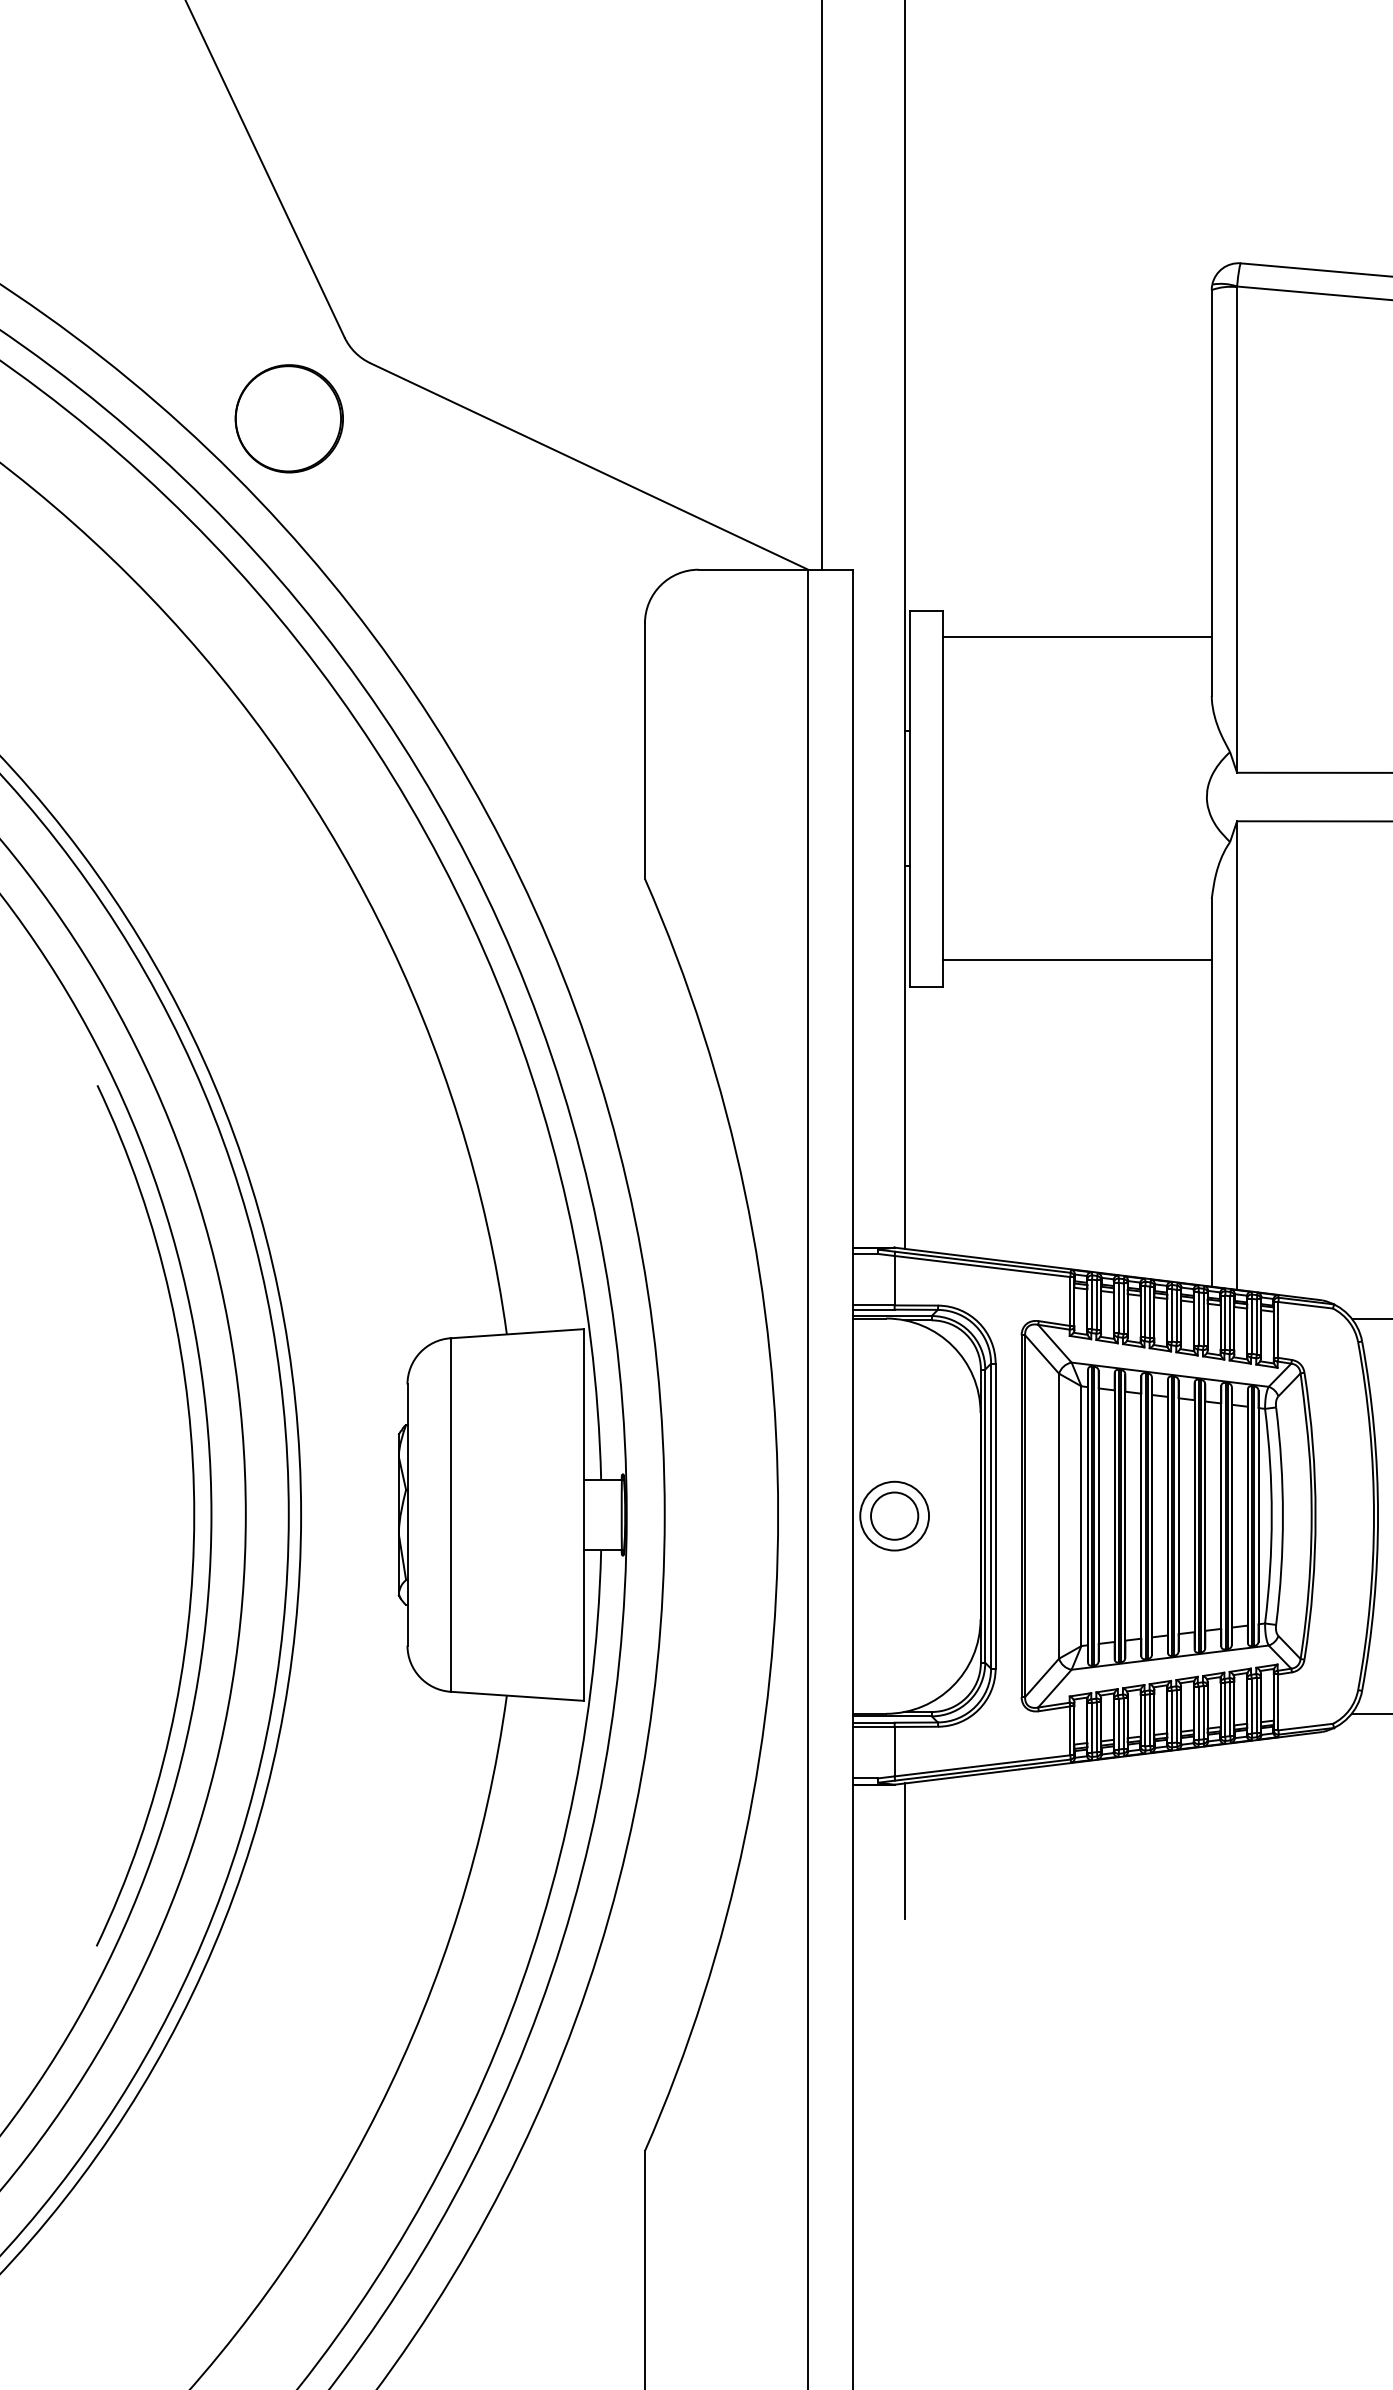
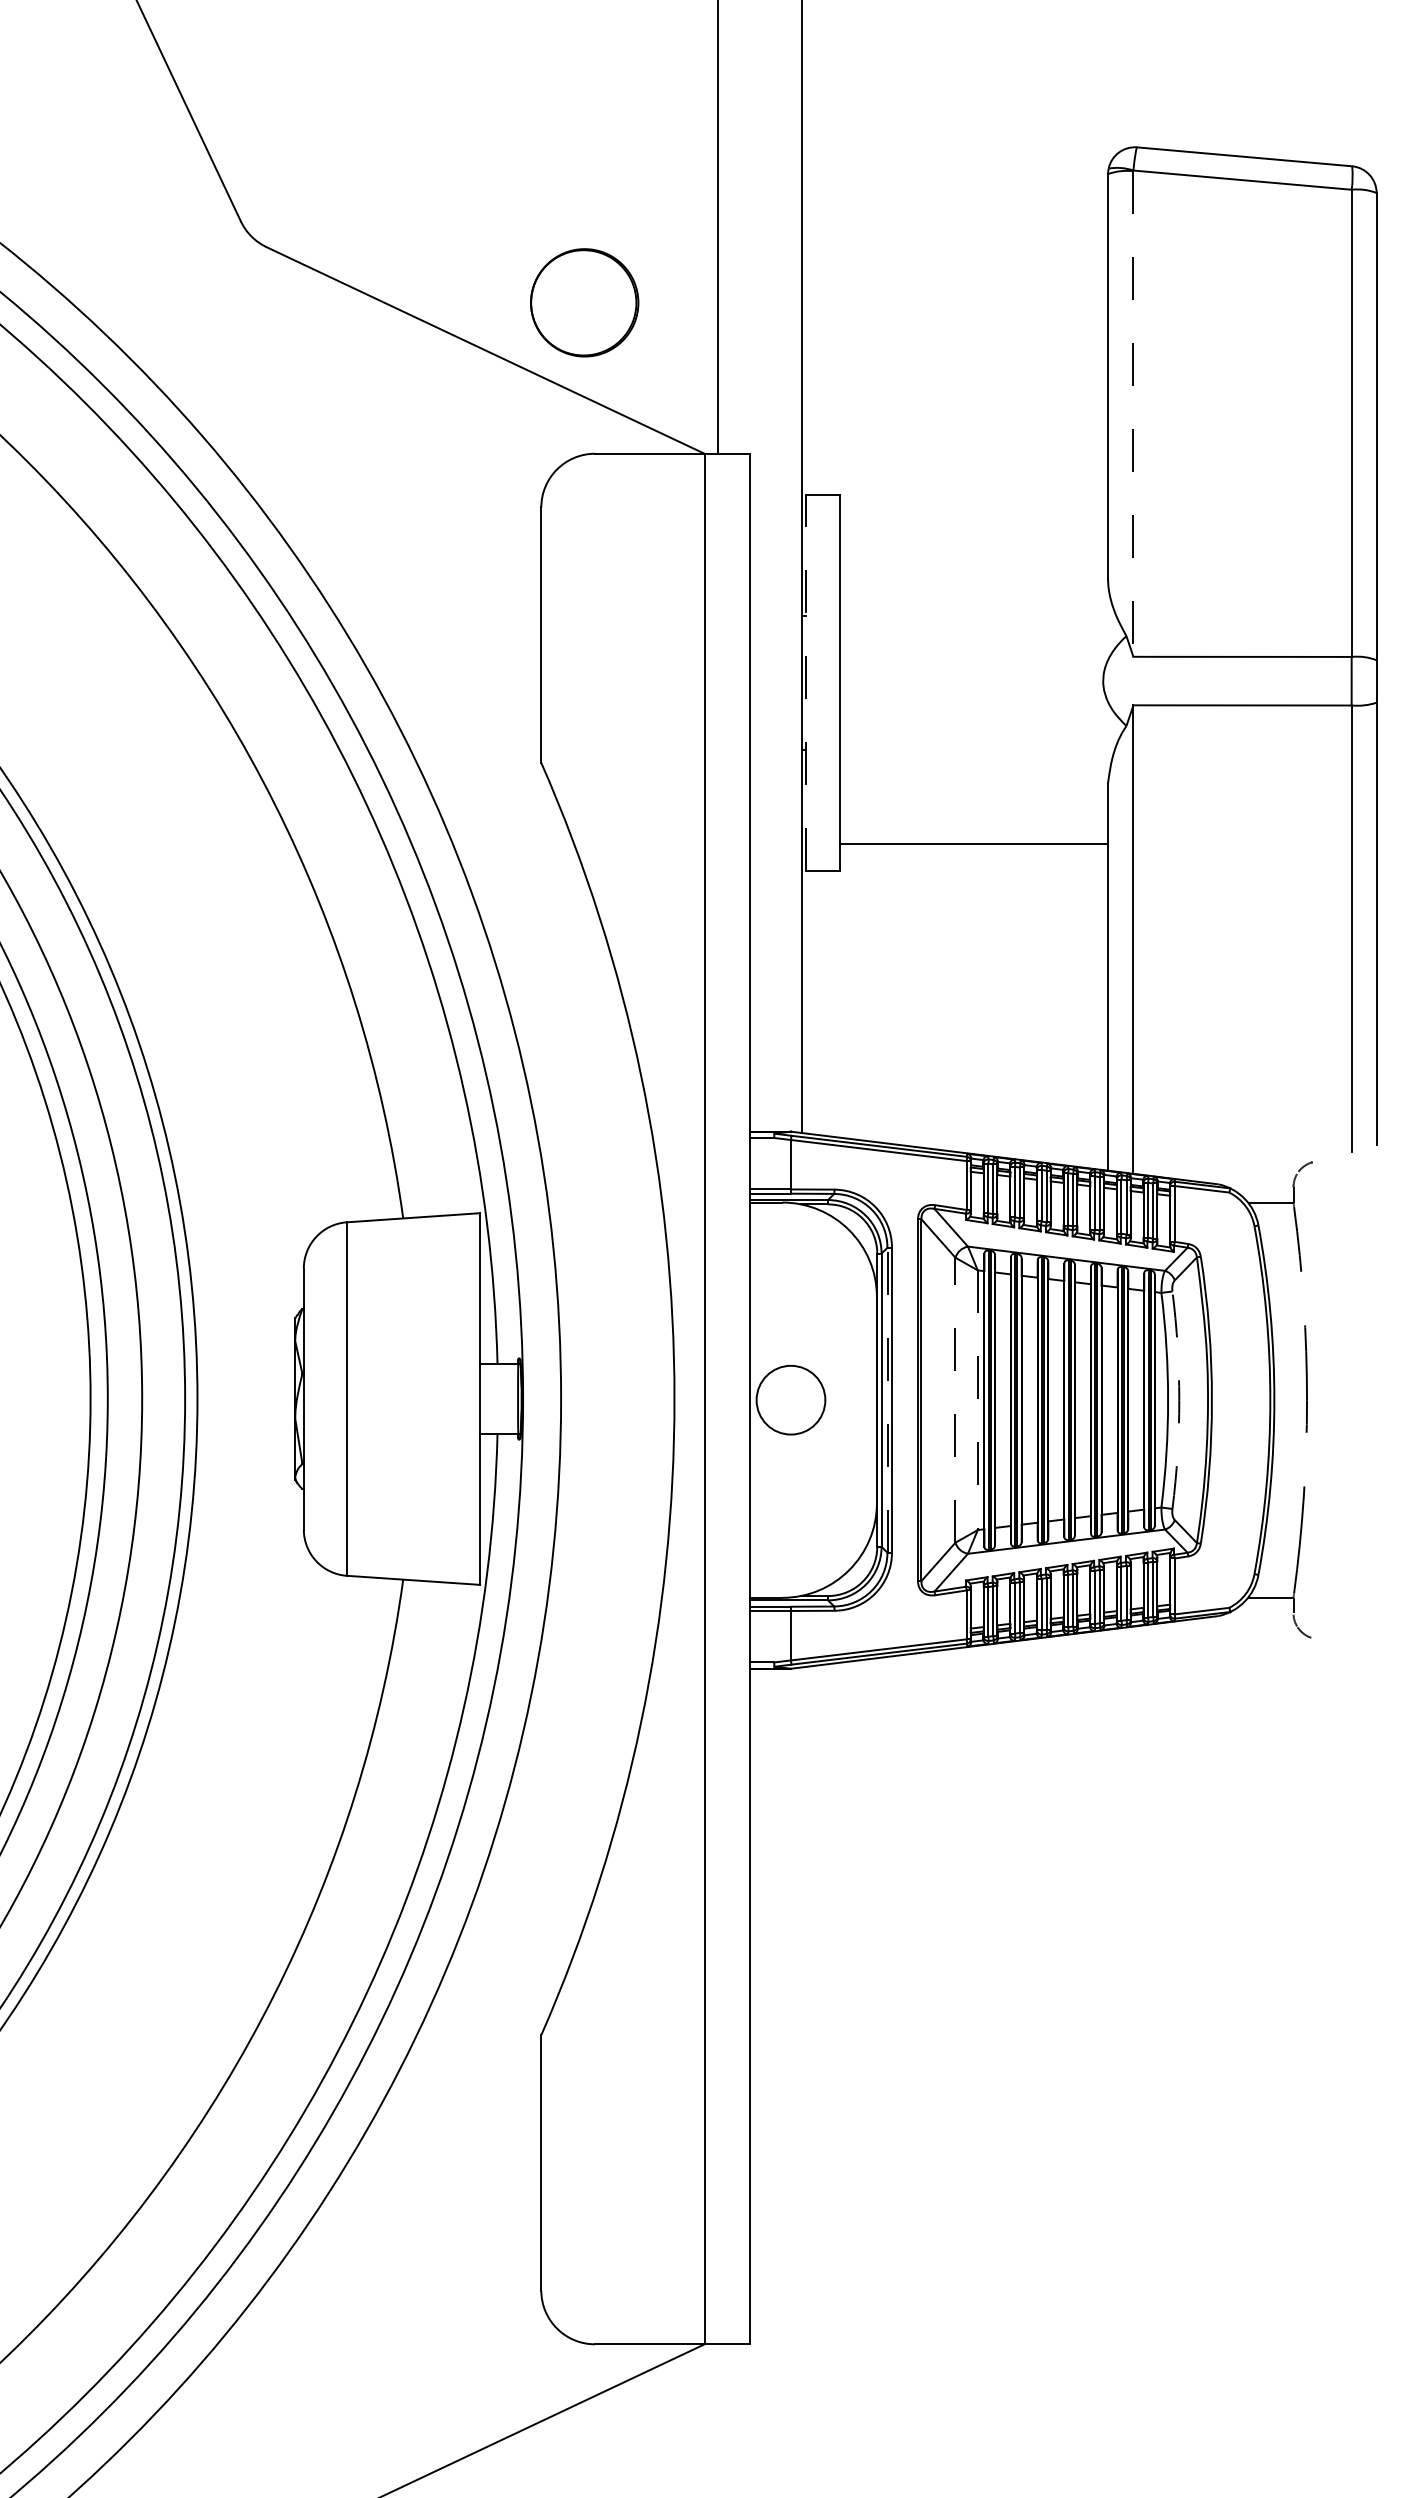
part: (289, 418) -> (584, 302), moved
line: (1237, 530) -> (1133, 414), solid -> dashed
line: (1077, 637) -> (973, 521), removed
line: (910, 798) -> (806, 682), solid -> dashed
circle: (894, 1515) -> (790, 1399), removed
line: (991, 1516) -> (887, 1400), solid -> dashed
line: (1059, 1516) -> (955, 1400), solid -> dashed
line: (1081, 1516) -> (977, 1400), solid -> dashed
arc: (1283, 1516) -> (1179, 1400), solid -> dashed
line: (905, 1851) -> (801, 1735), removed

